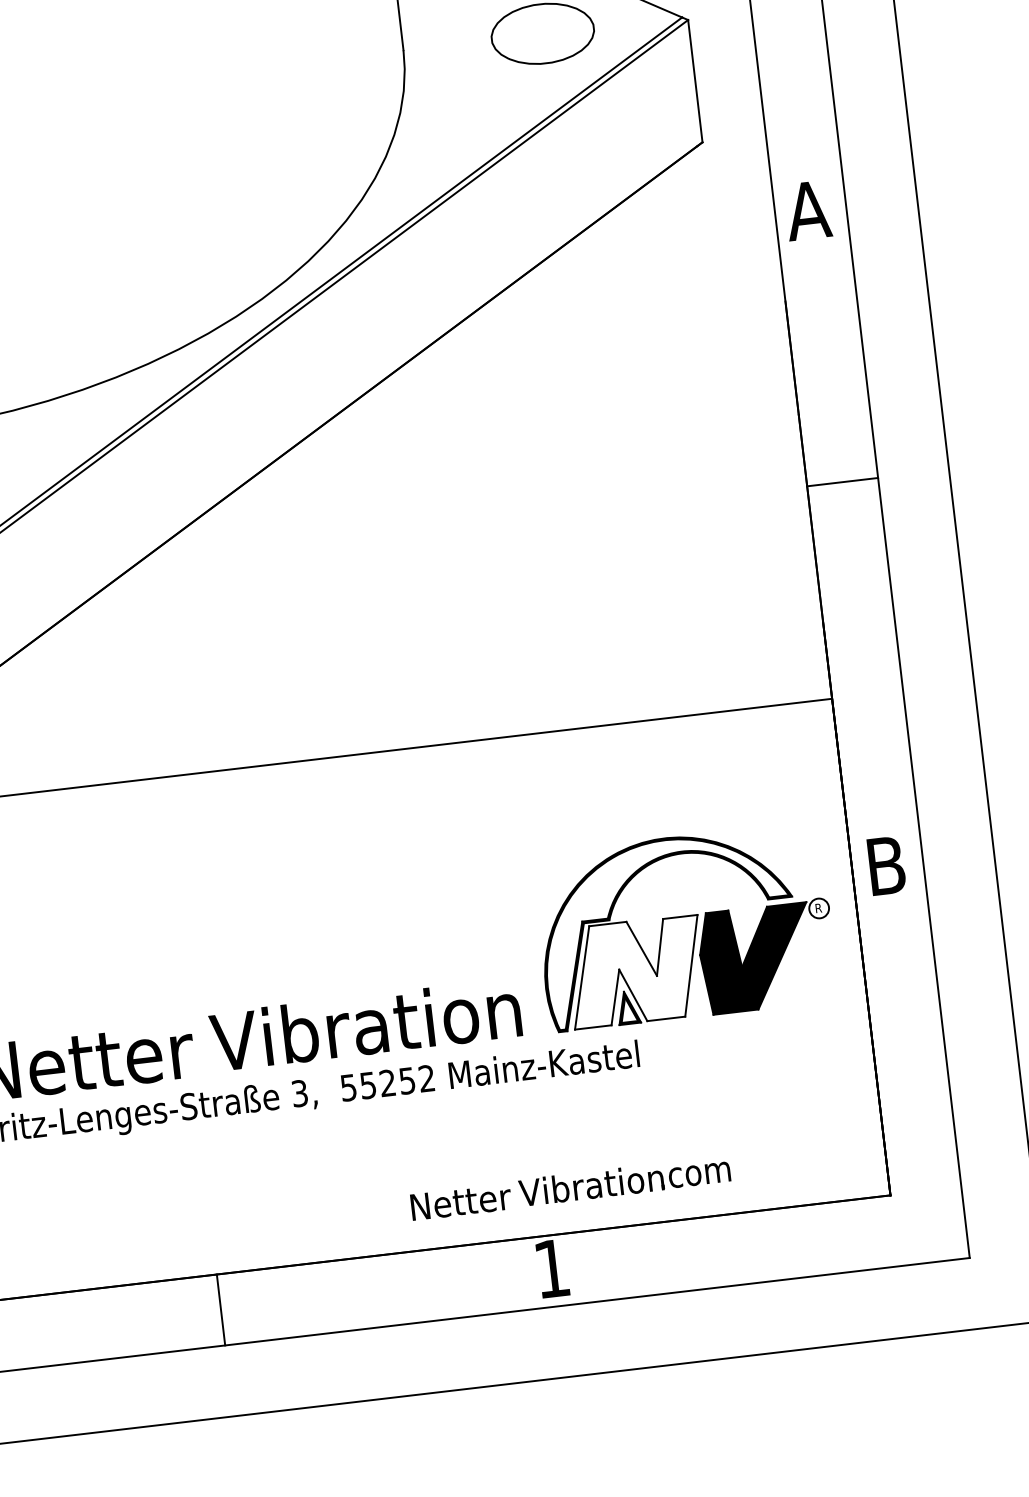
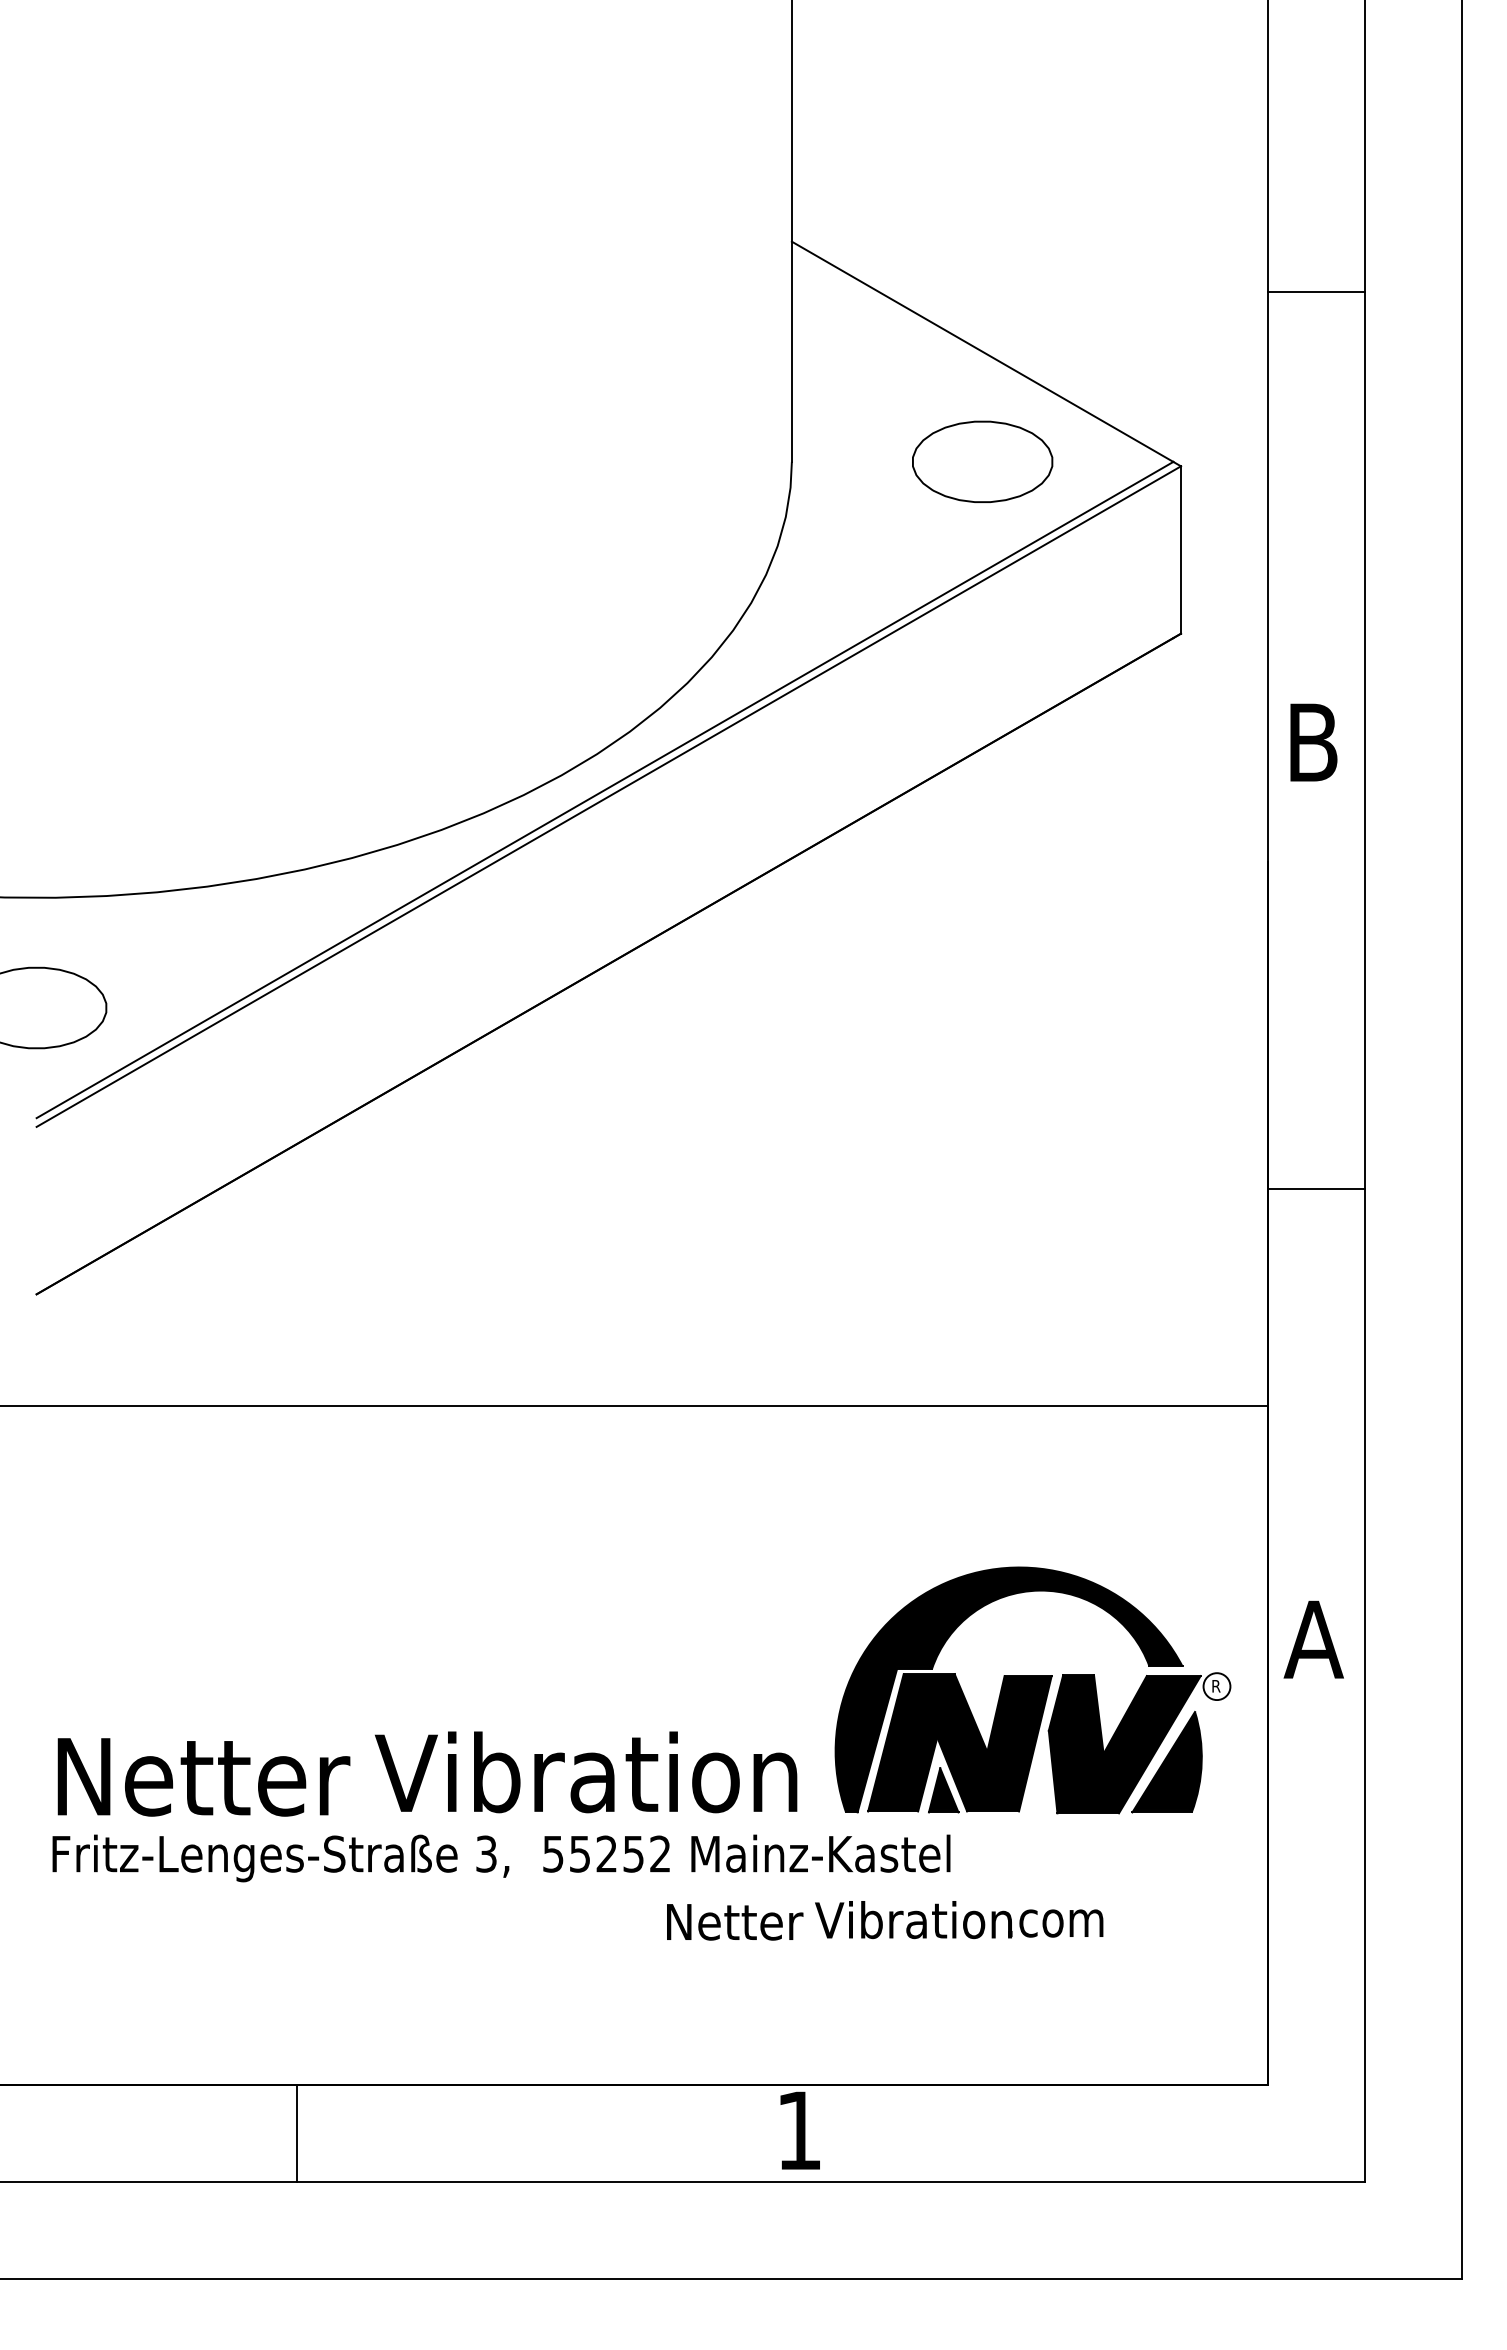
text: (807, 210) -> (1312, 742), A -> B
line: (842, 482) -> (1315, 1188), moved
text: (885, 865) -> (1313, 1639), B -> A
fill: (667, 928) -> (1008, 1689), added
part: (788, 968) -> (1166, 1762), added
fill: (635, 971) -> (959, 1742), added
fill: (628, 1009) -> (943, 1792), added
text: (570, 1187) -> (885, 1920), moved
line: (220, 1309) -> (296, 2133), moved

